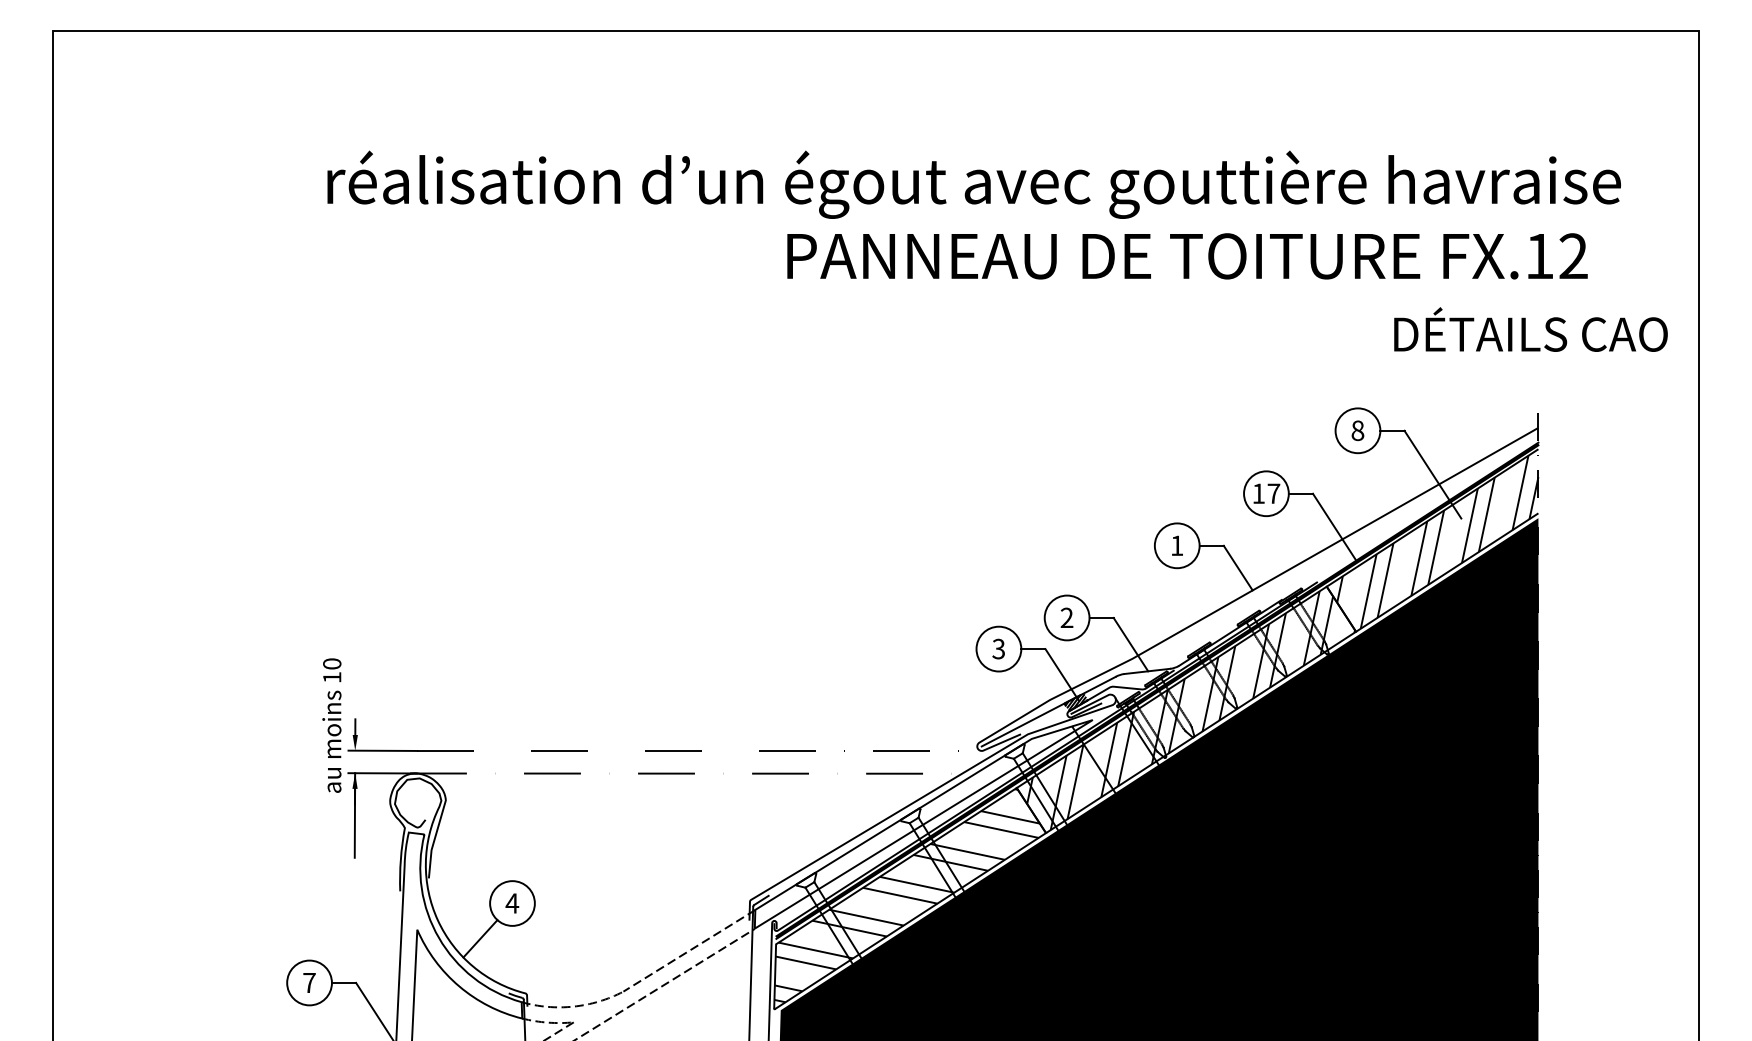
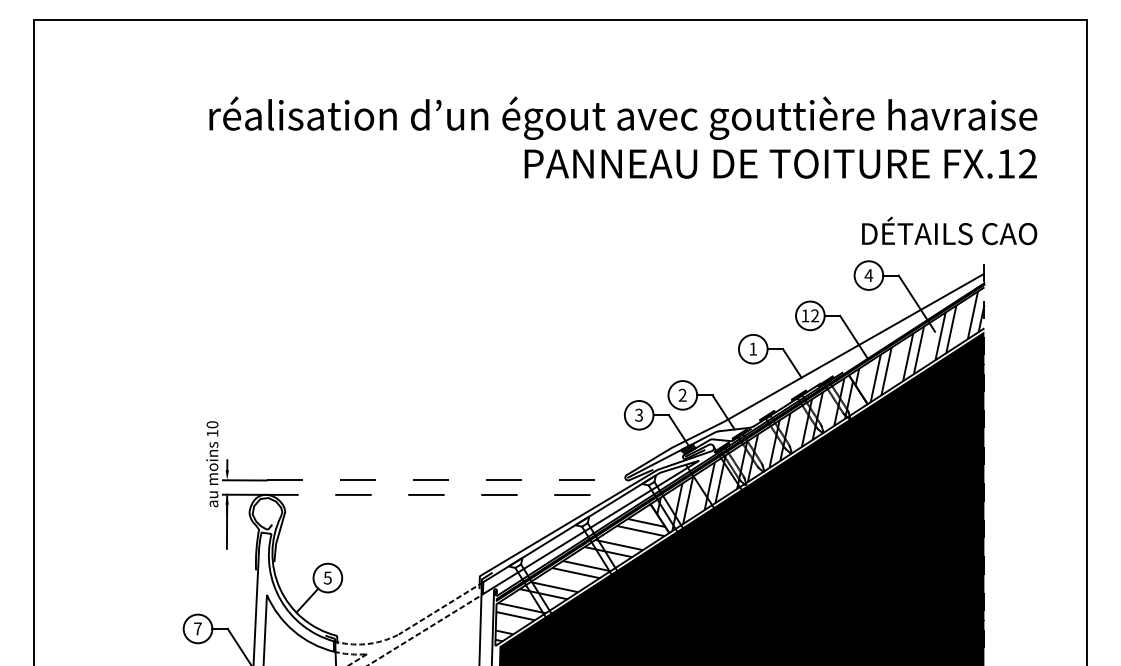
text: (1186, 255) -> (780, 163), moved
text: (1530, 329) -> (949, 230), moved
text: (1357, 430) -> (868, 275), 8 -> 4
text: (1274, 493) -> (815, 315), 17 -> 12
text: (511, 902) -> (327, 577), 4 -> 5

